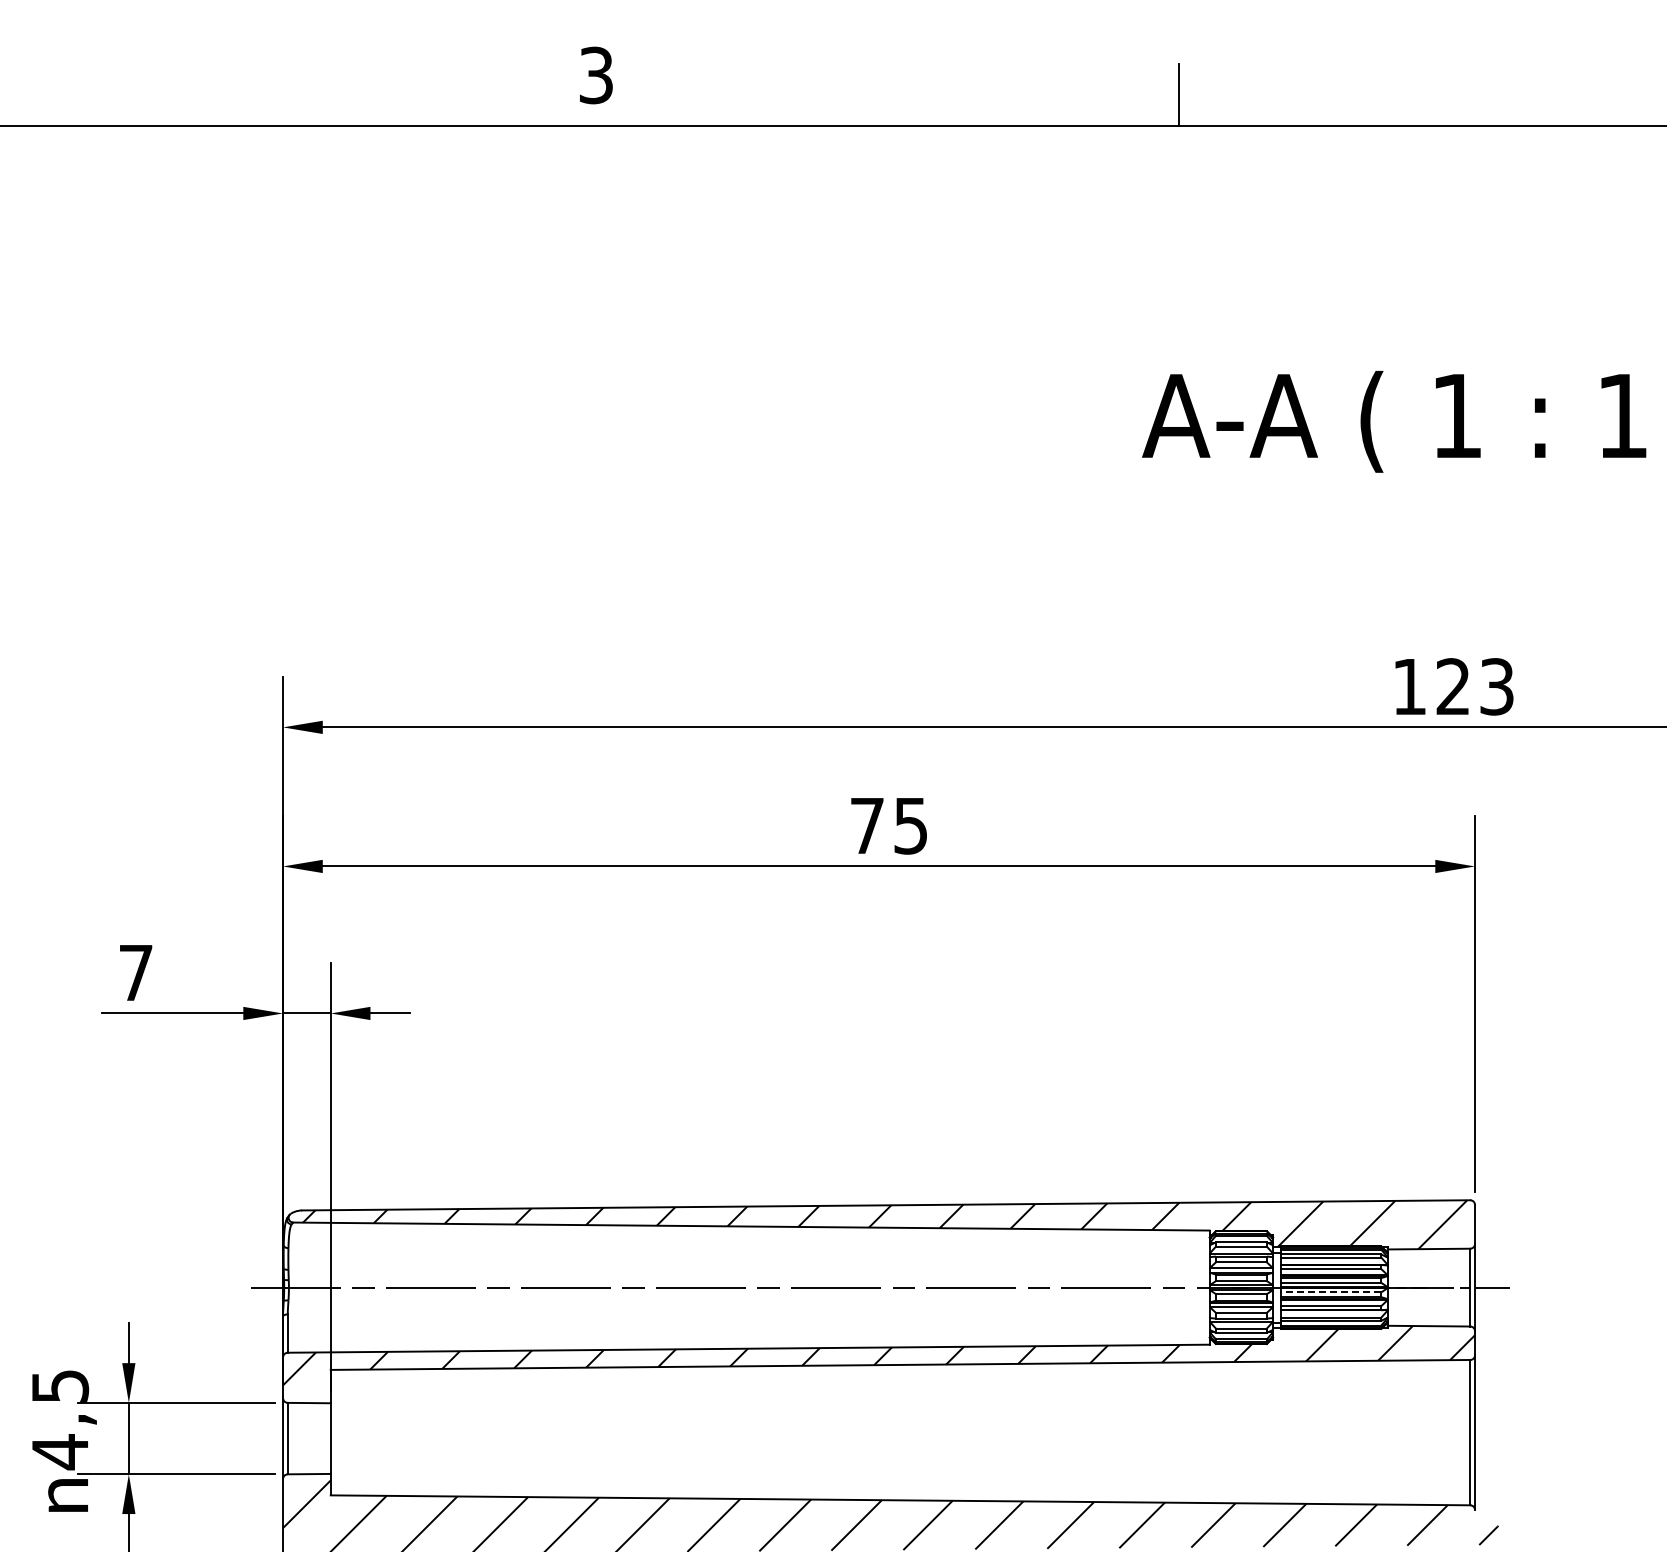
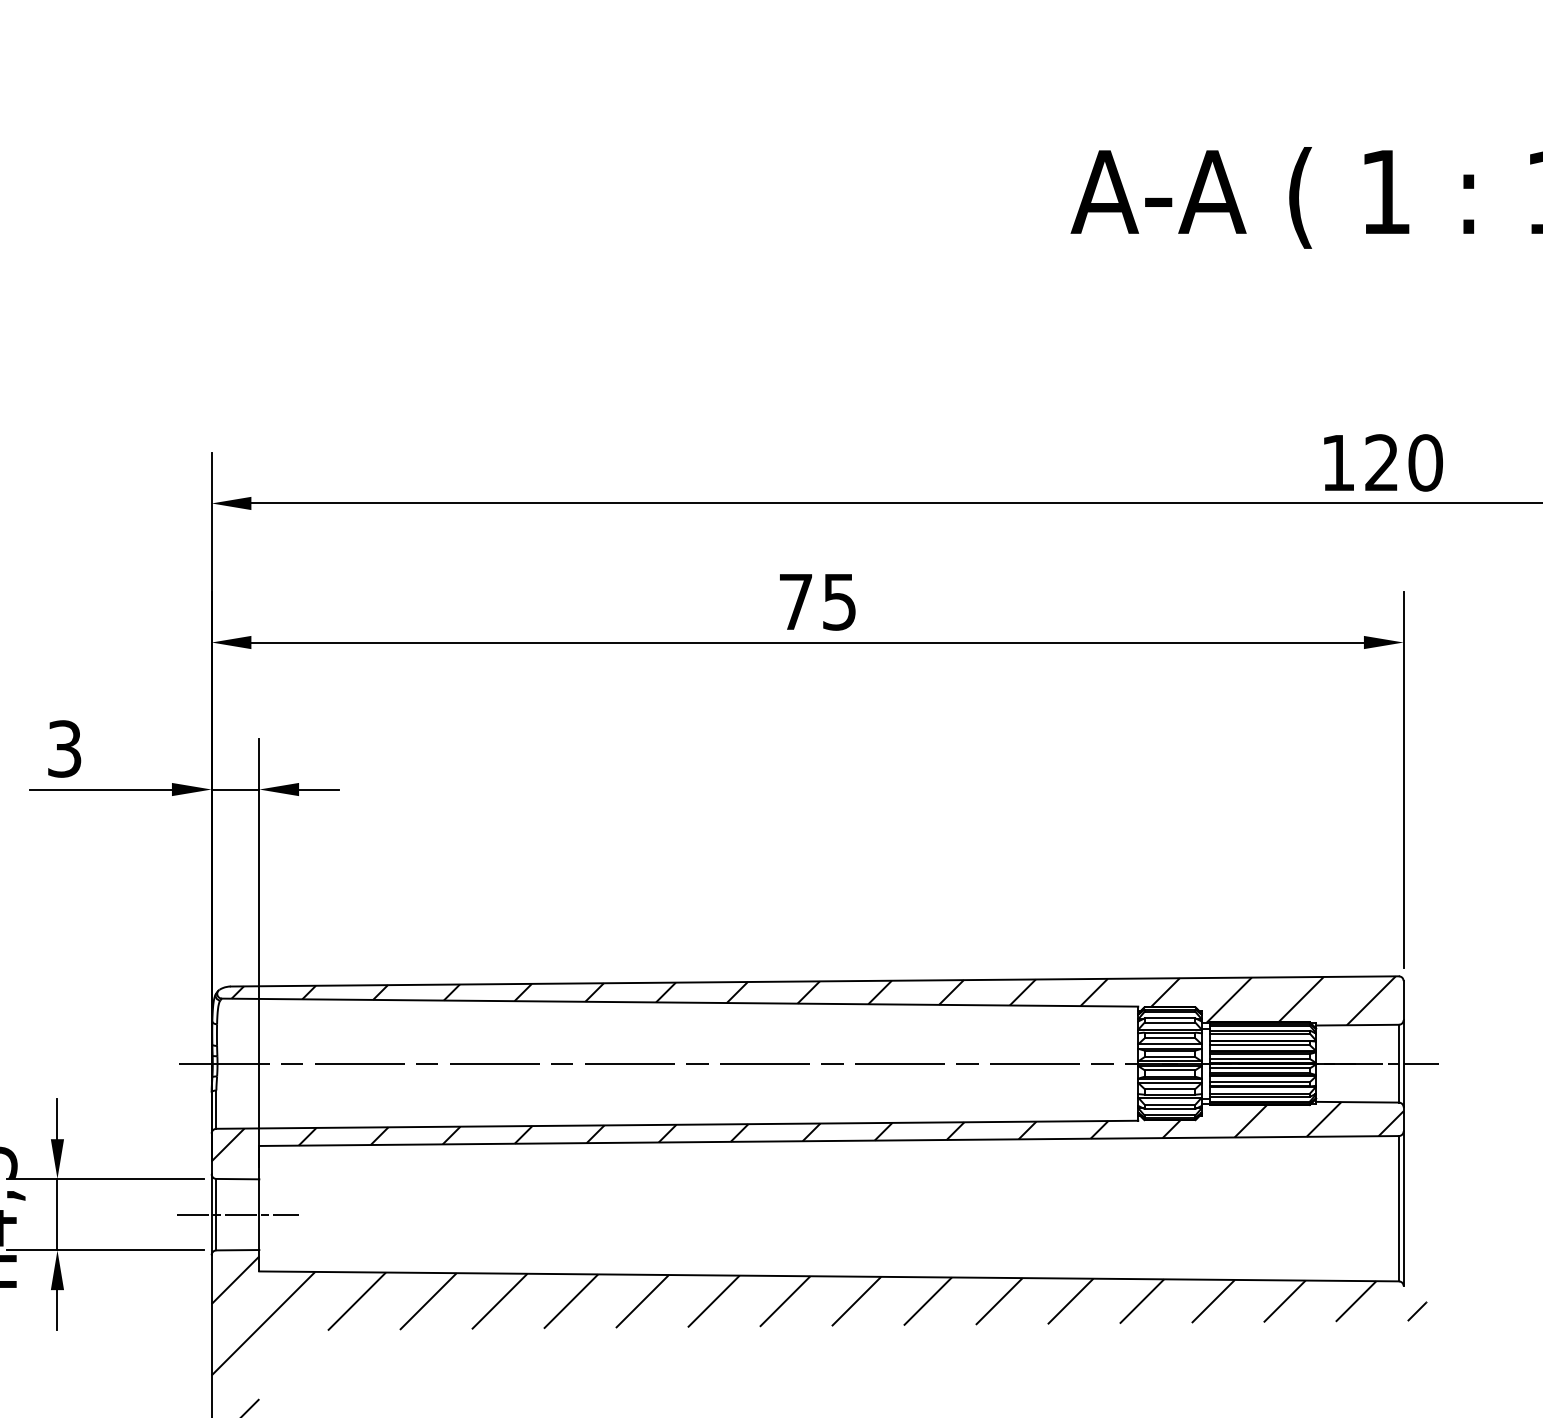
text: (1497, 686) -> (1426, 462), 123 -> 120
text: (135, 972) -> (64, 748), 7 -> 3
line: (1330, 1292) -> (1259, 1068), dashed -> solid
line: (309, 1438) -> (238, 1214), added

